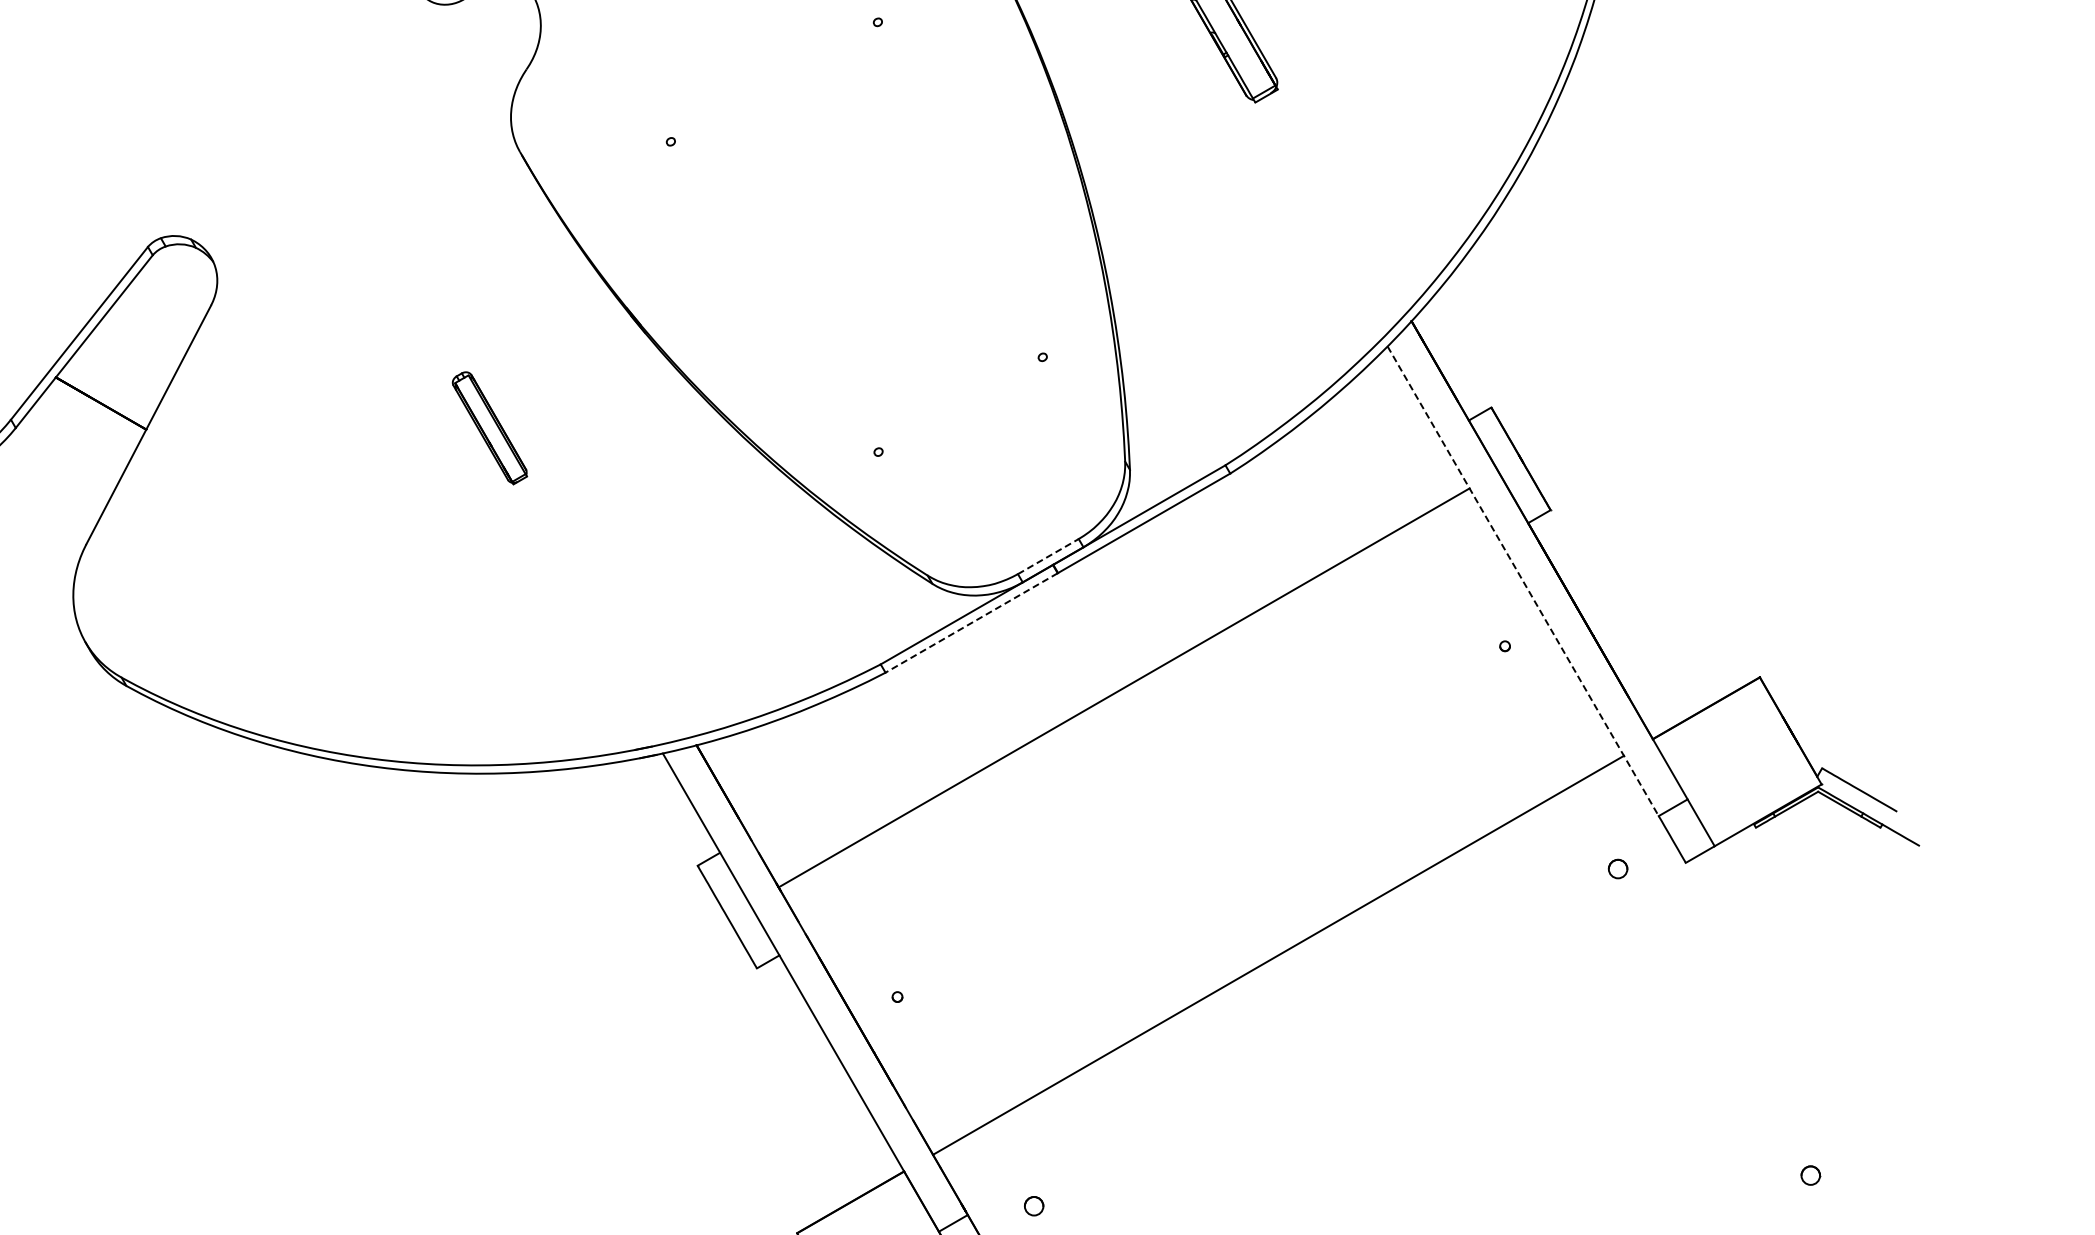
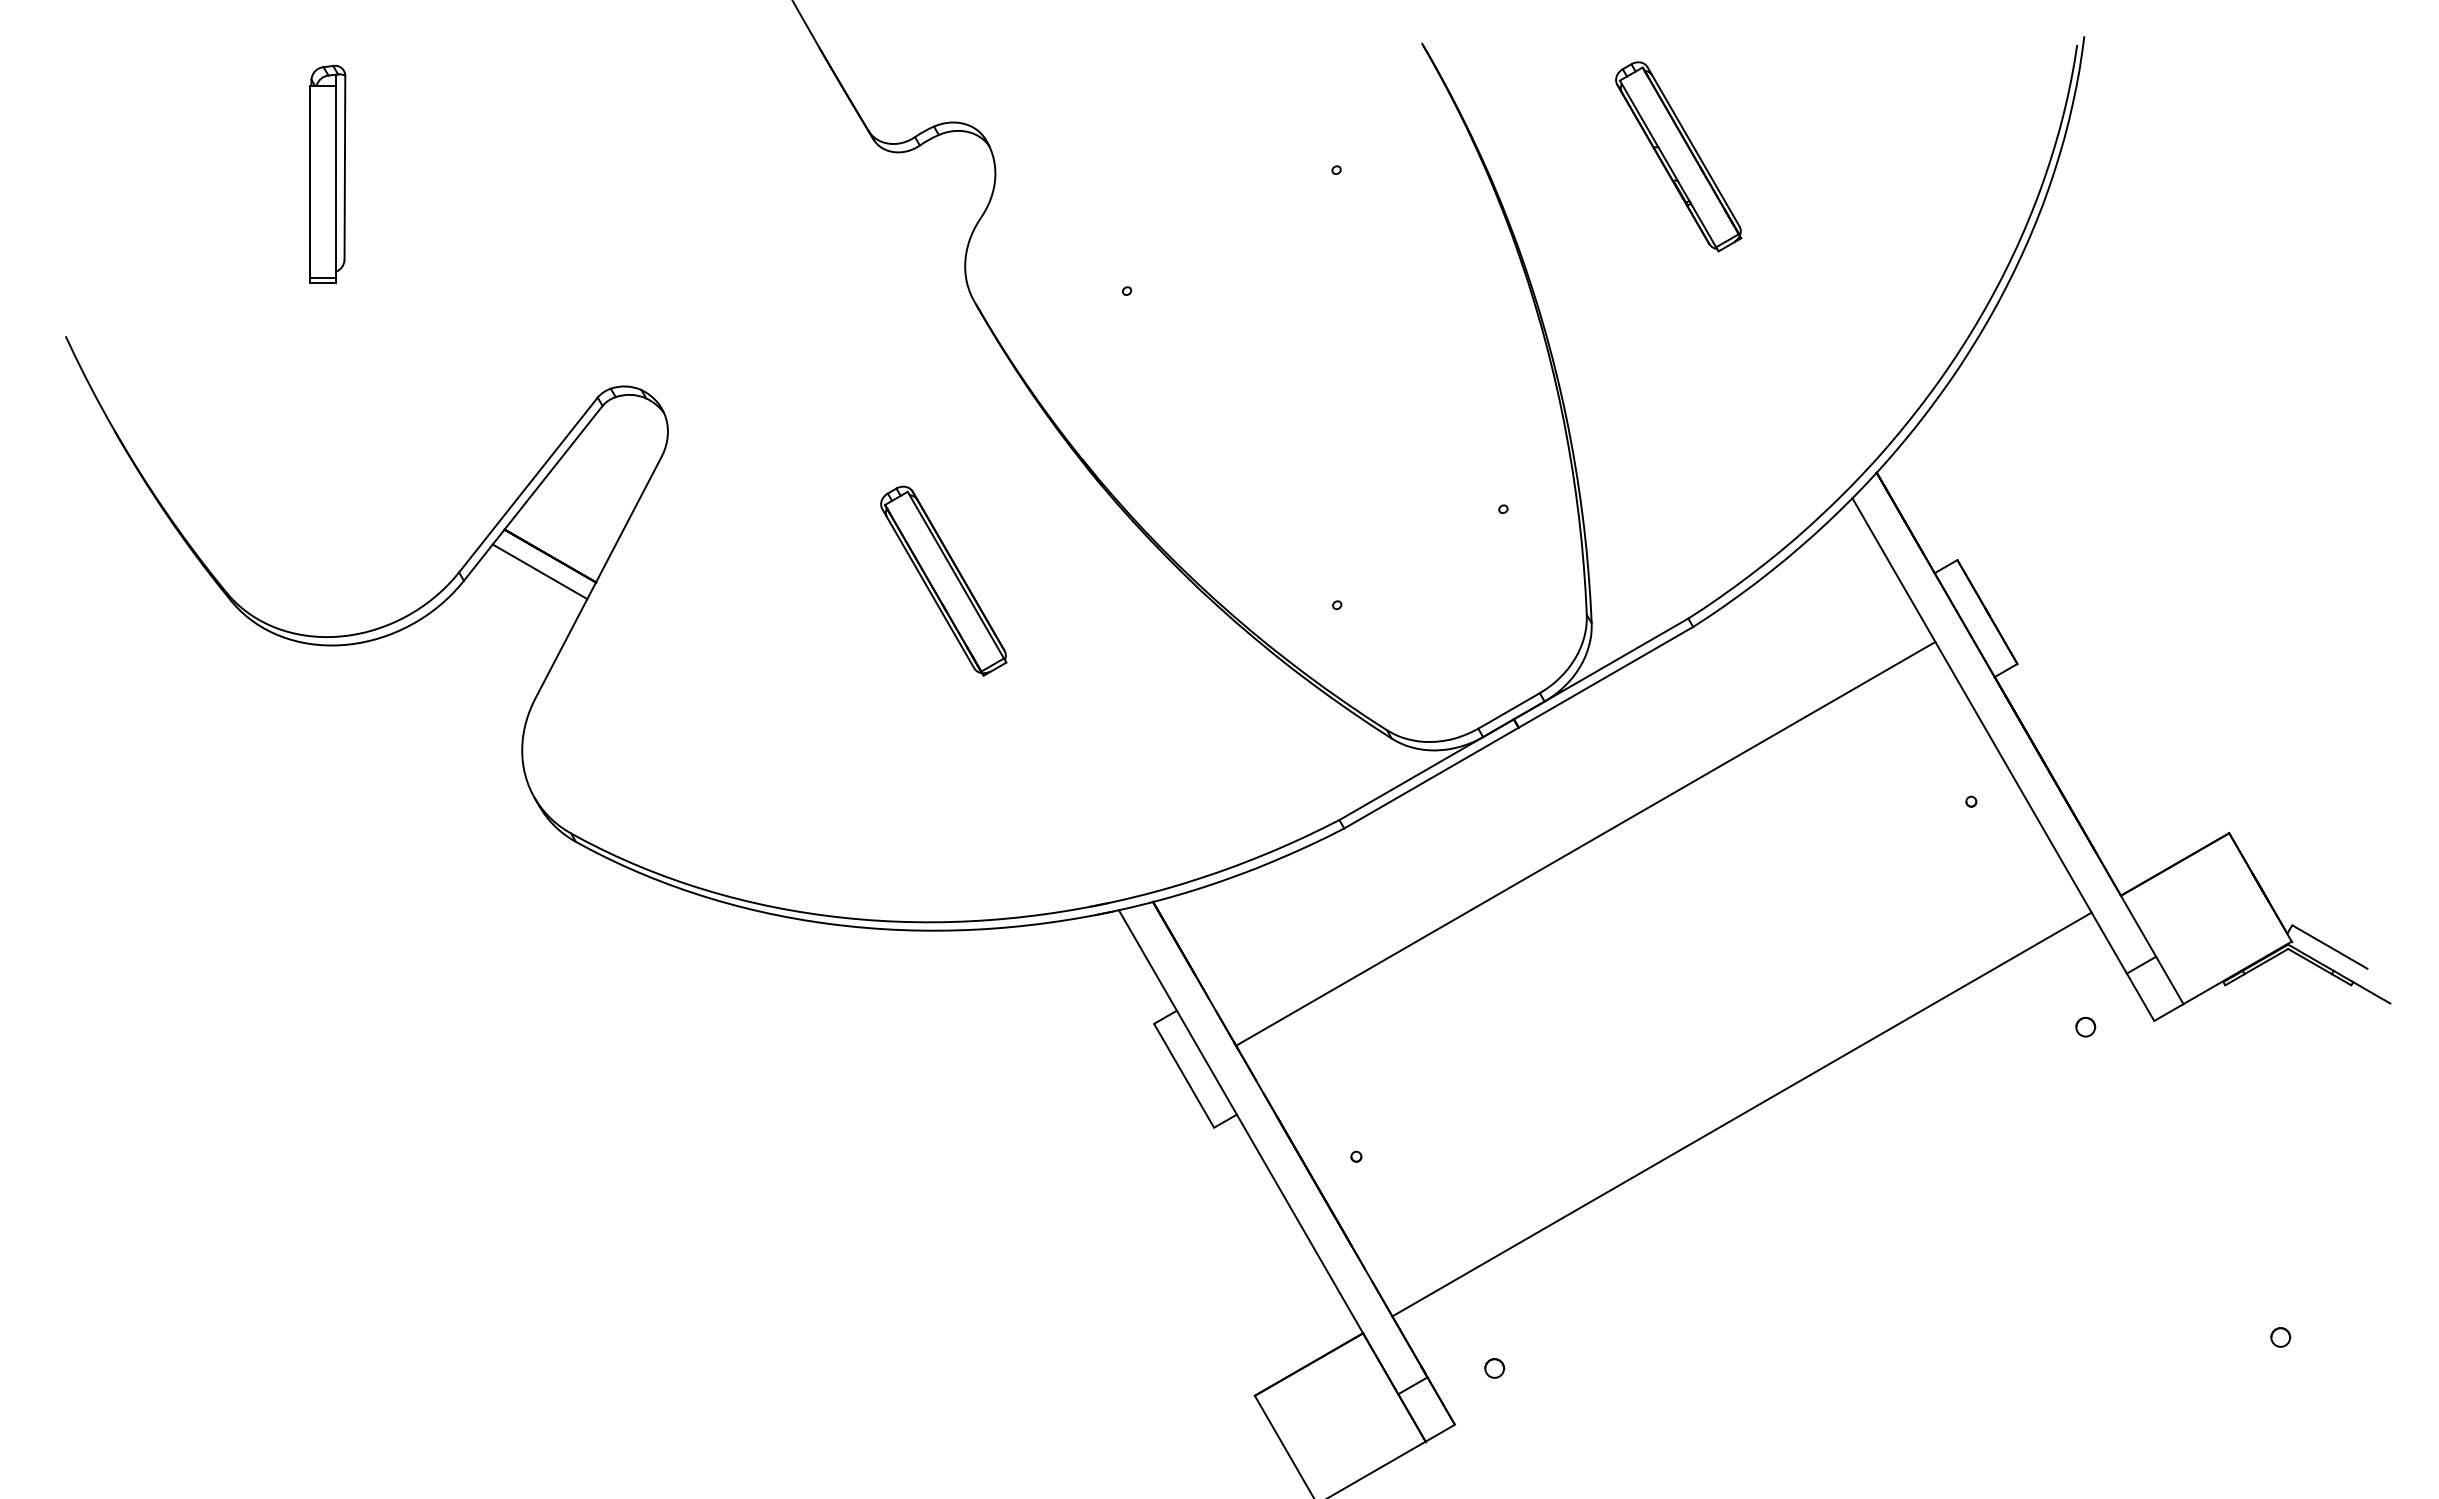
line: (90, 418) -> (539, 571), added
part: (489, 427) -> (943, 580), size x1.67
line: (1048, 556) -> (1509, 710), dashed -> solid
line: (1523, 581) -> (1989, 736), dashed -> solid
line: (971, 623) -> (1431, 778), dashed -> solid

